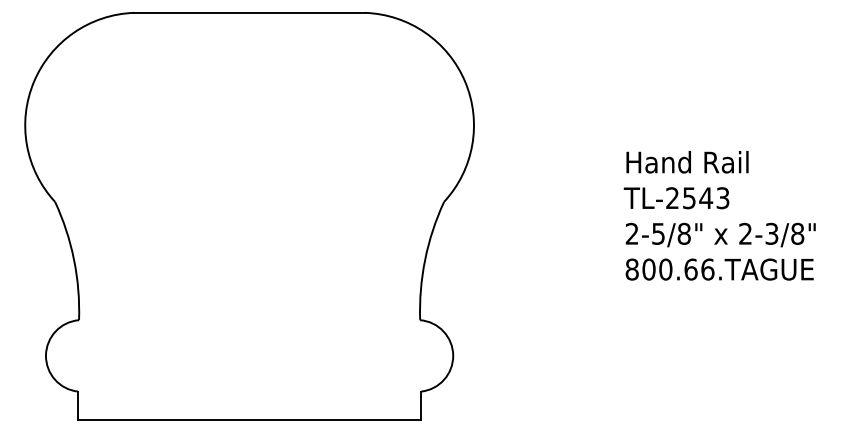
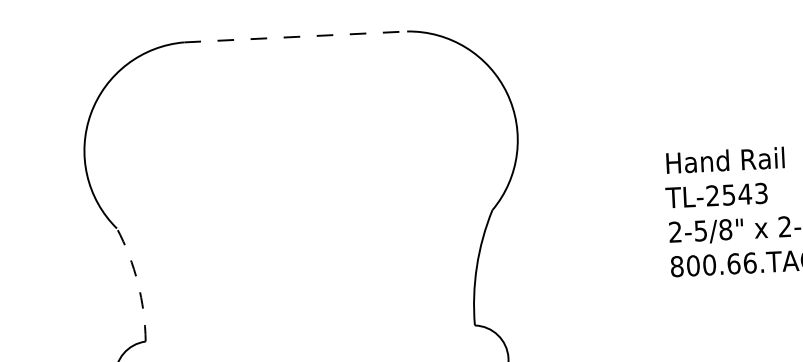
line: (250, 12) -> (296, 36), solid -> dashed
arc: (74, 259) -> (138, 283), solid -> dashed

